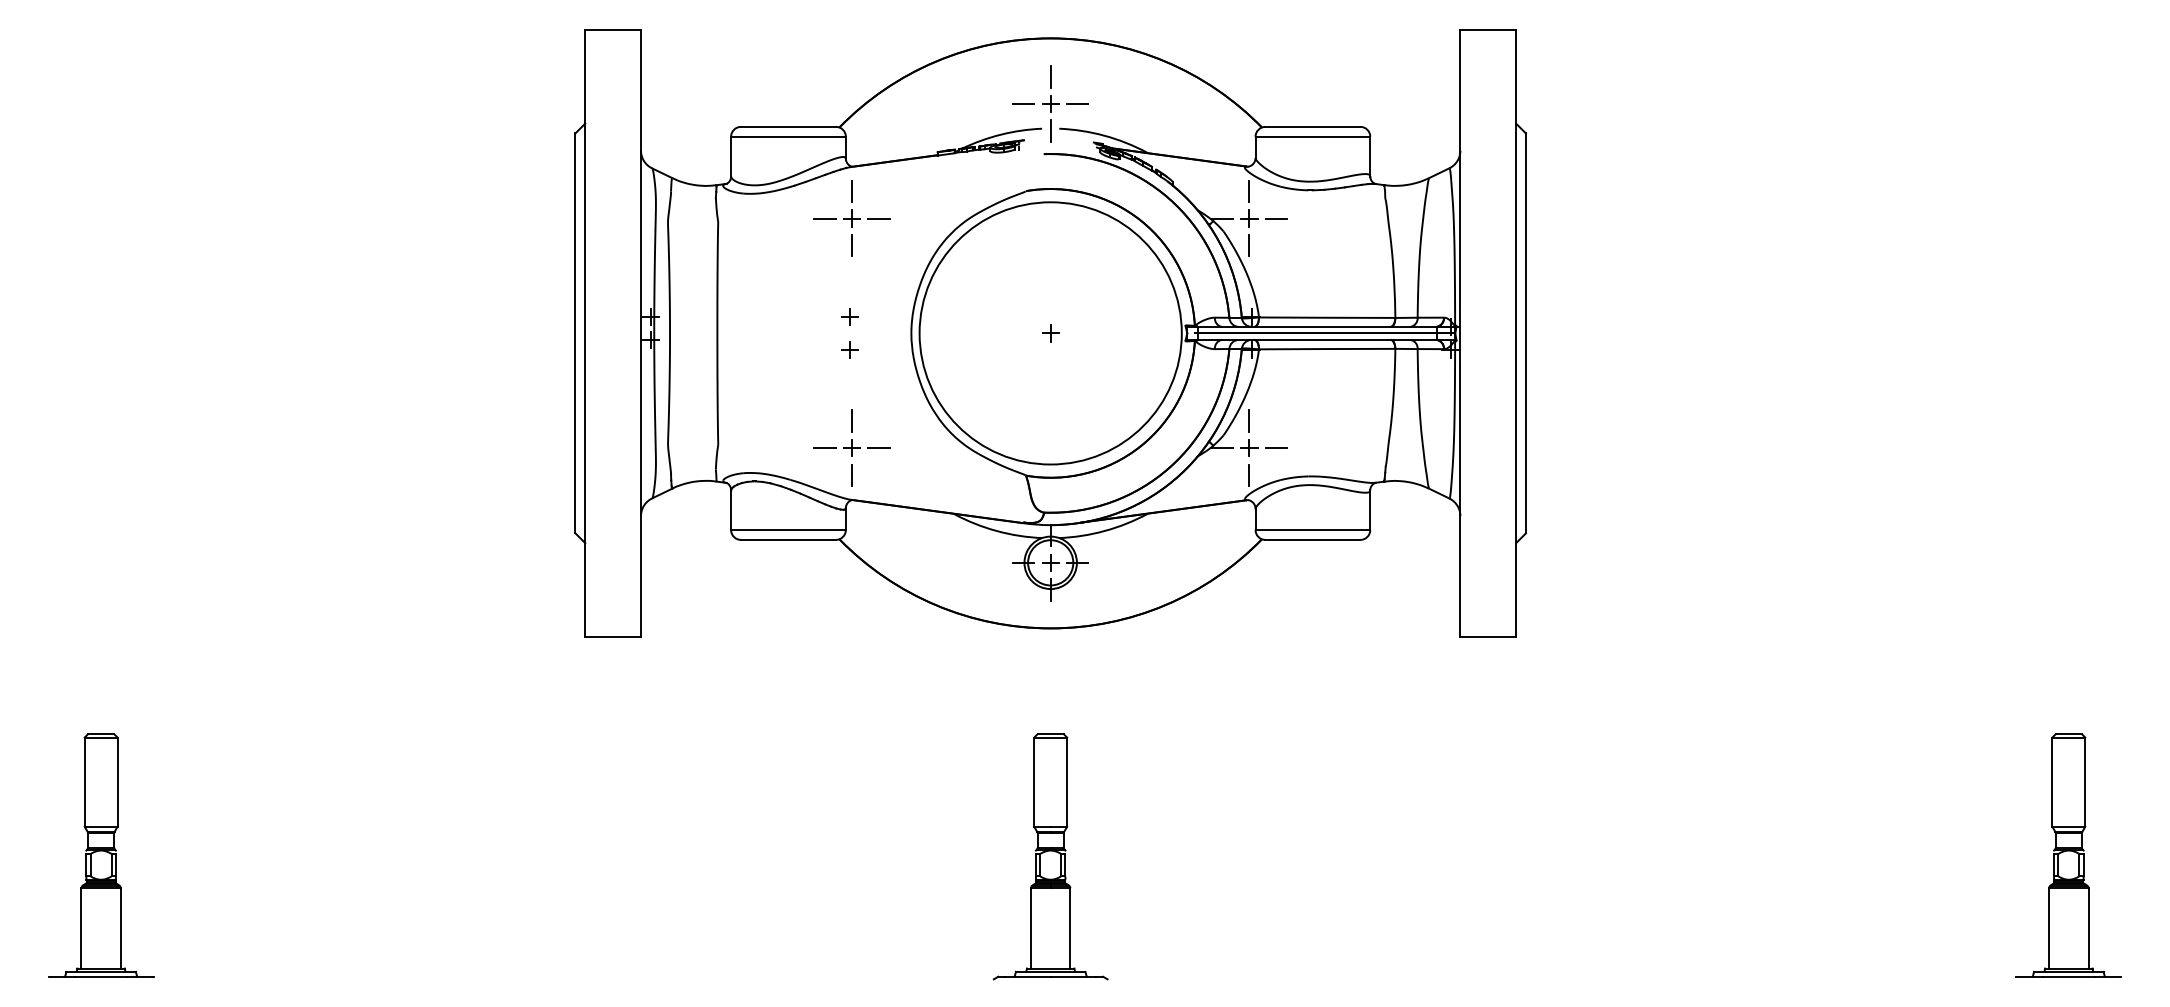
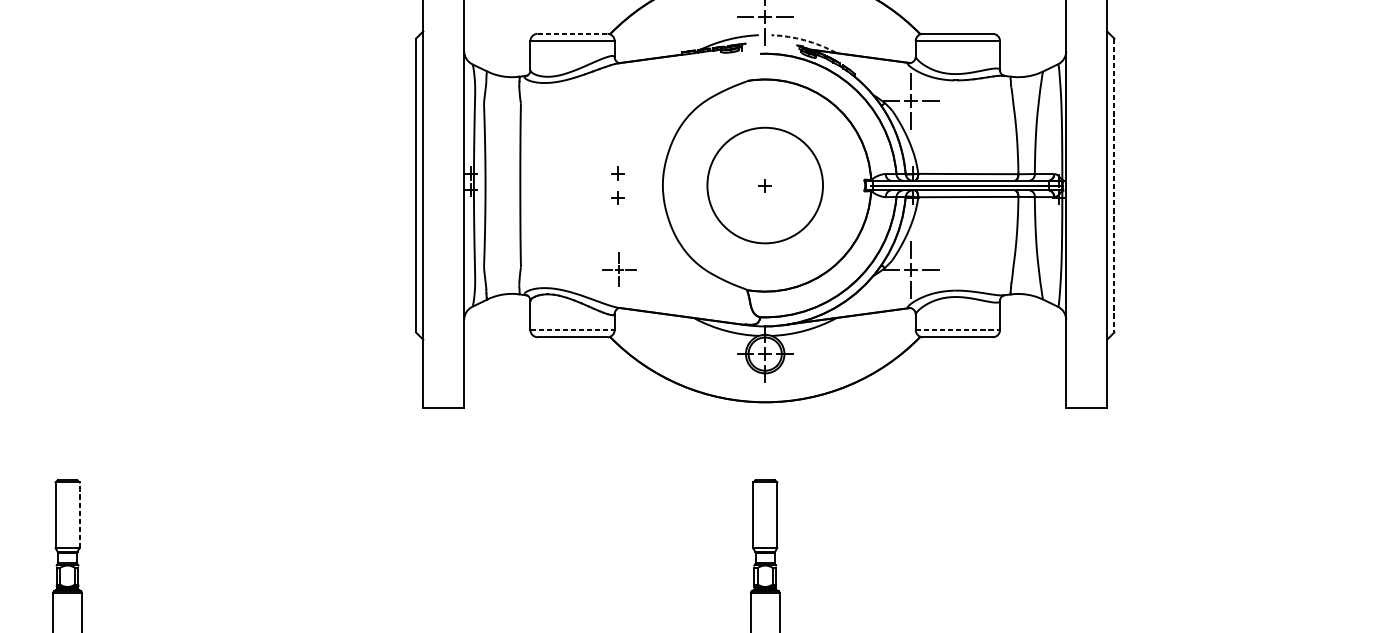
line: (788, 126) -> (572, 33), solid -> dashed
arc: (1104, 135) -> (804, 40), solid -> dashed
part: (851, 218) -> (618, 101), removed
circle: (1050, 333) -> (765, 185), size x0.6
line: (1525, 333) -> (1114, 185), solid -> dashed
part: (851, 447) -> (618, 269), size x0.6
line: (788, 530) -> (572, 330), solid -> dashed
line: (1313, 530) -> (958, 330), solid -> dashed
line: (117, 782) -> (79, 515), solid -> dashed

